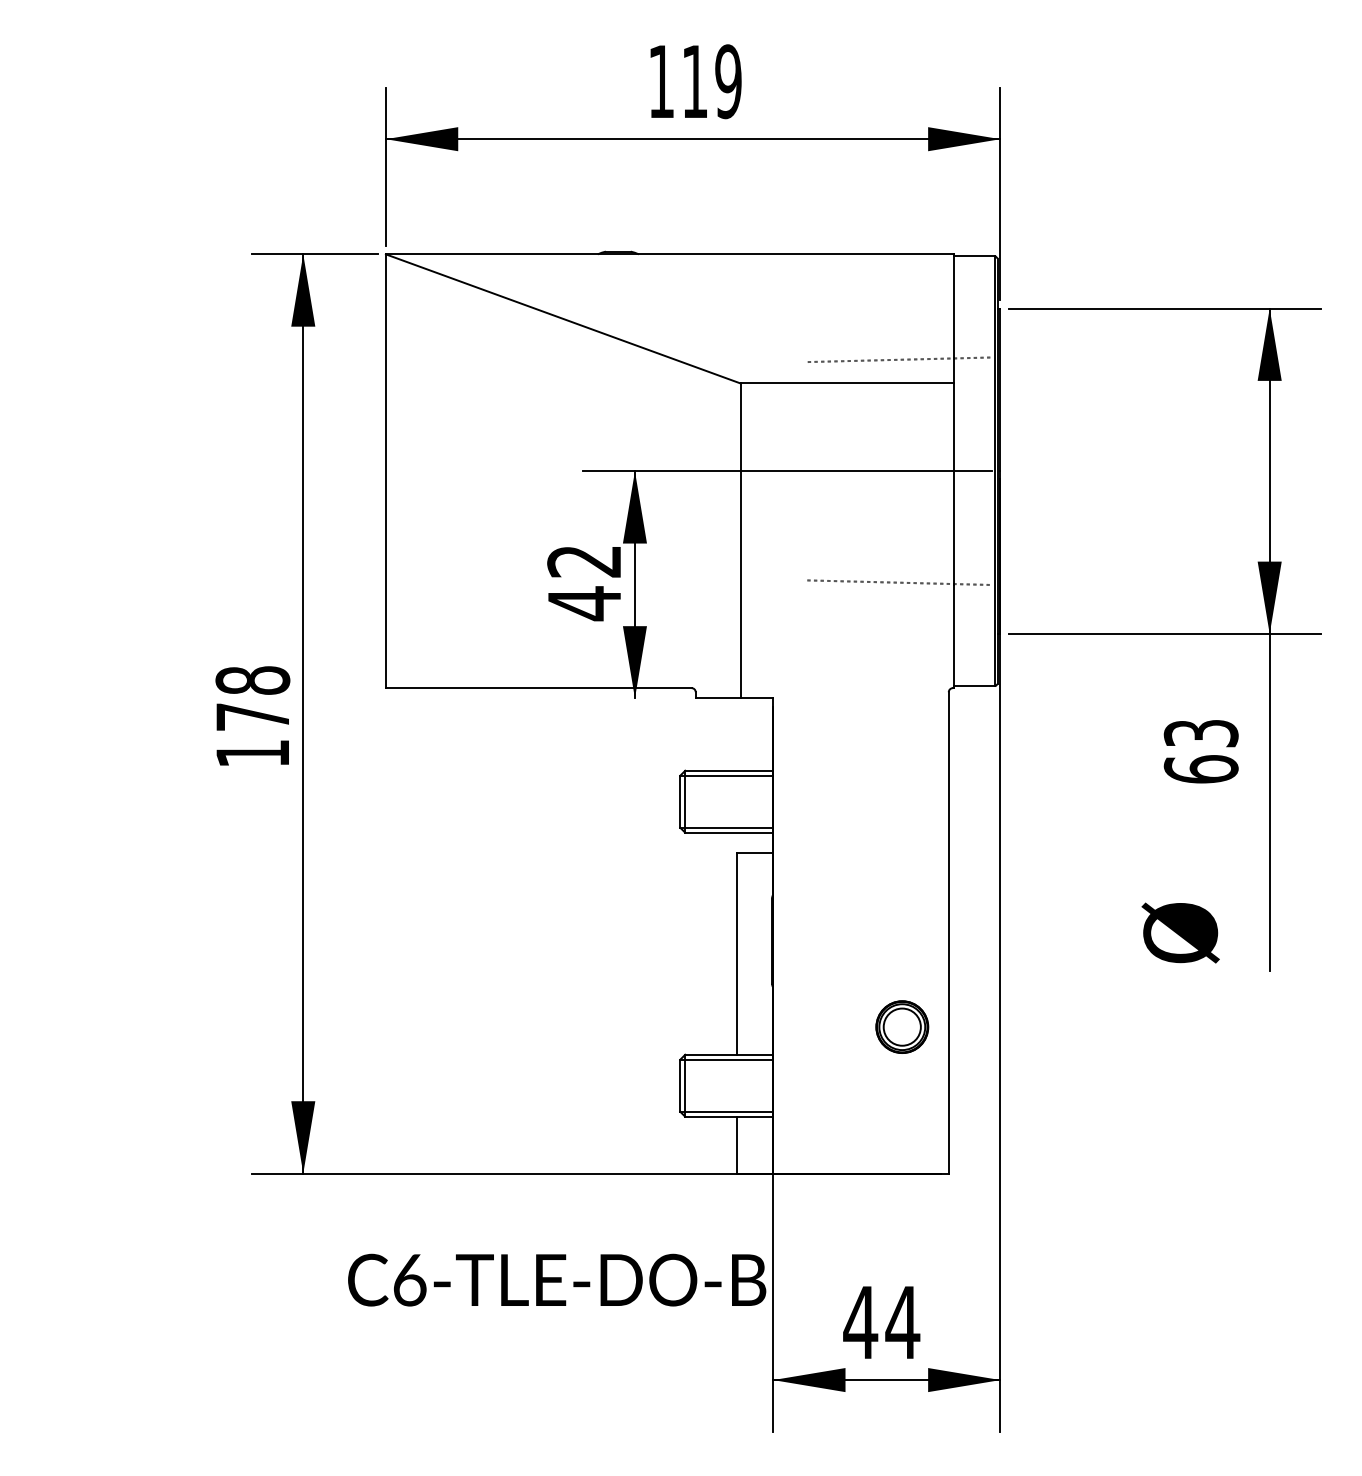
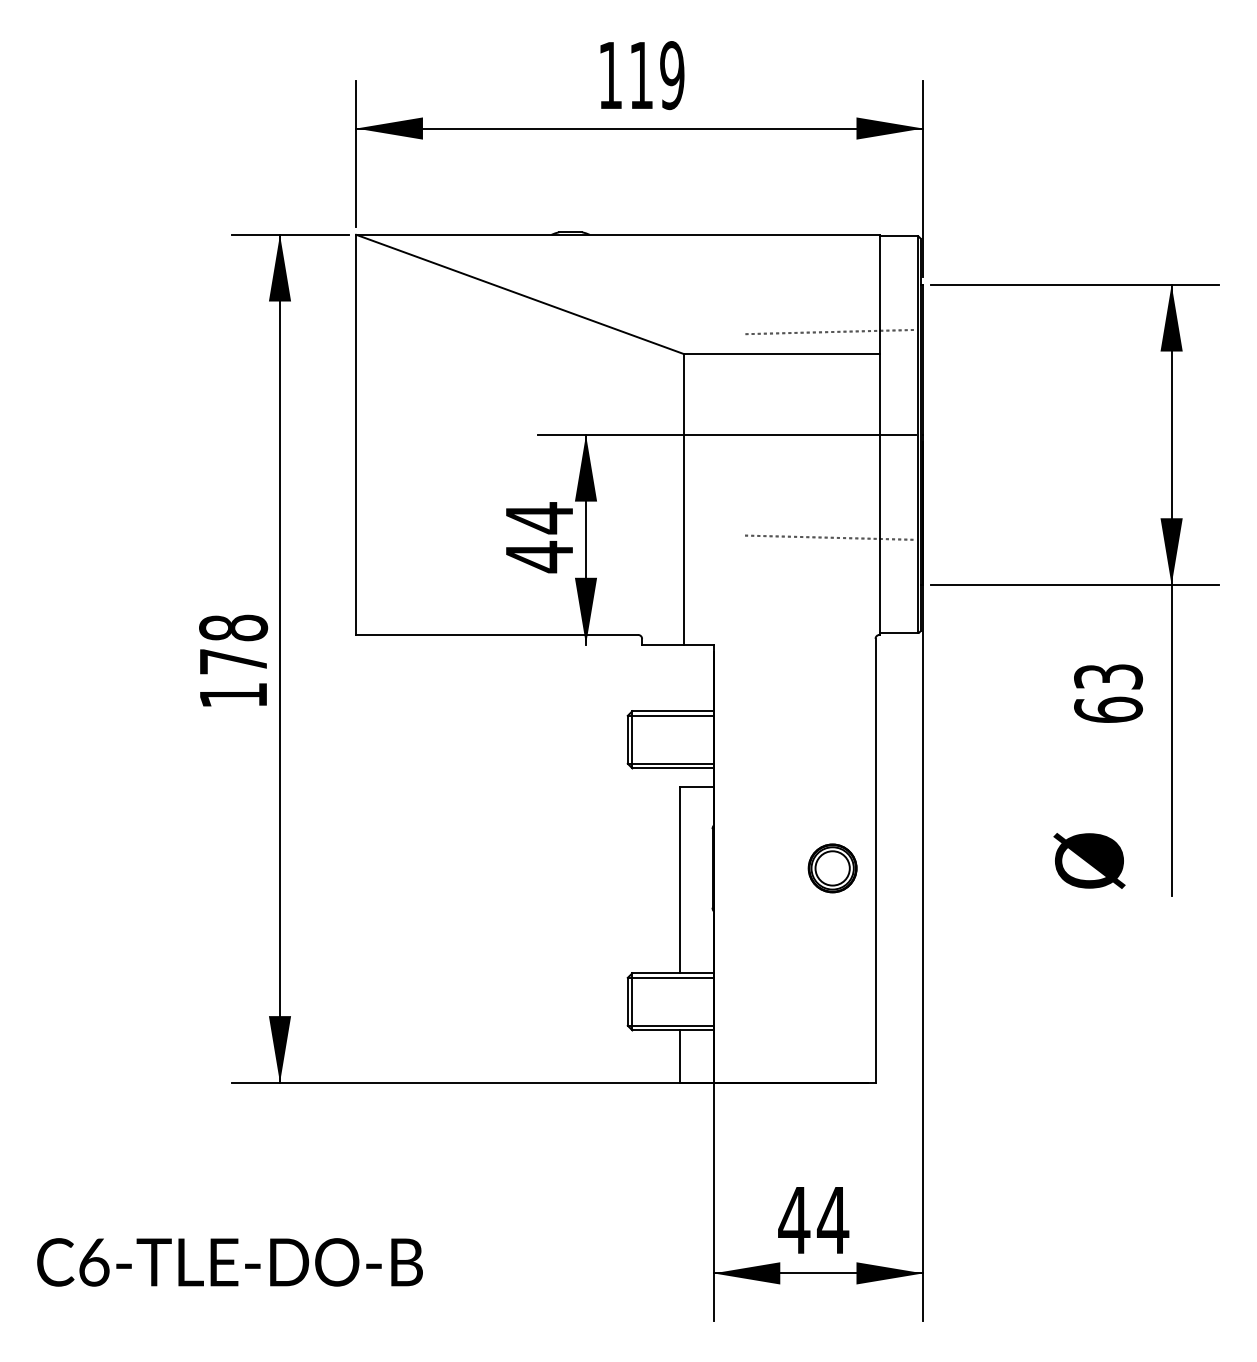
text: (583, 561) -> (538, 518), 42 -> 44
part: (902, 1026) -> (832, 867), moved
text: (557, 1279) -> (230, 1261), moved

